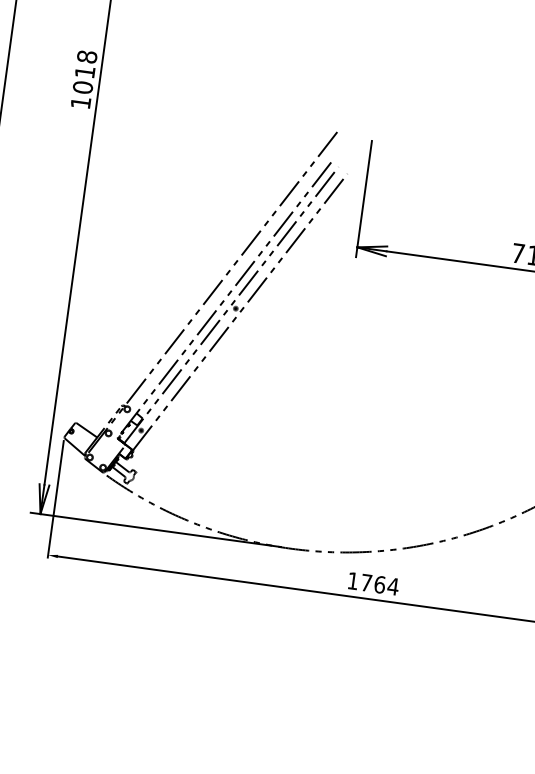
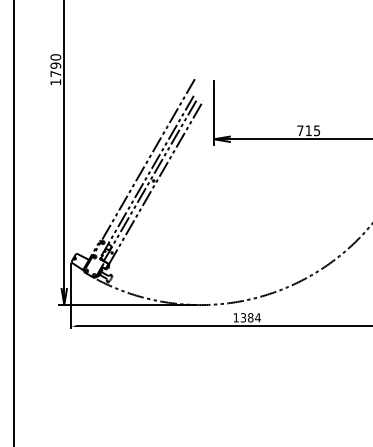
text: (84, 71) -> (55, 65), 1018 -> 1790
text: (372, 583) -> (246, 317), 1764 -> 1384

